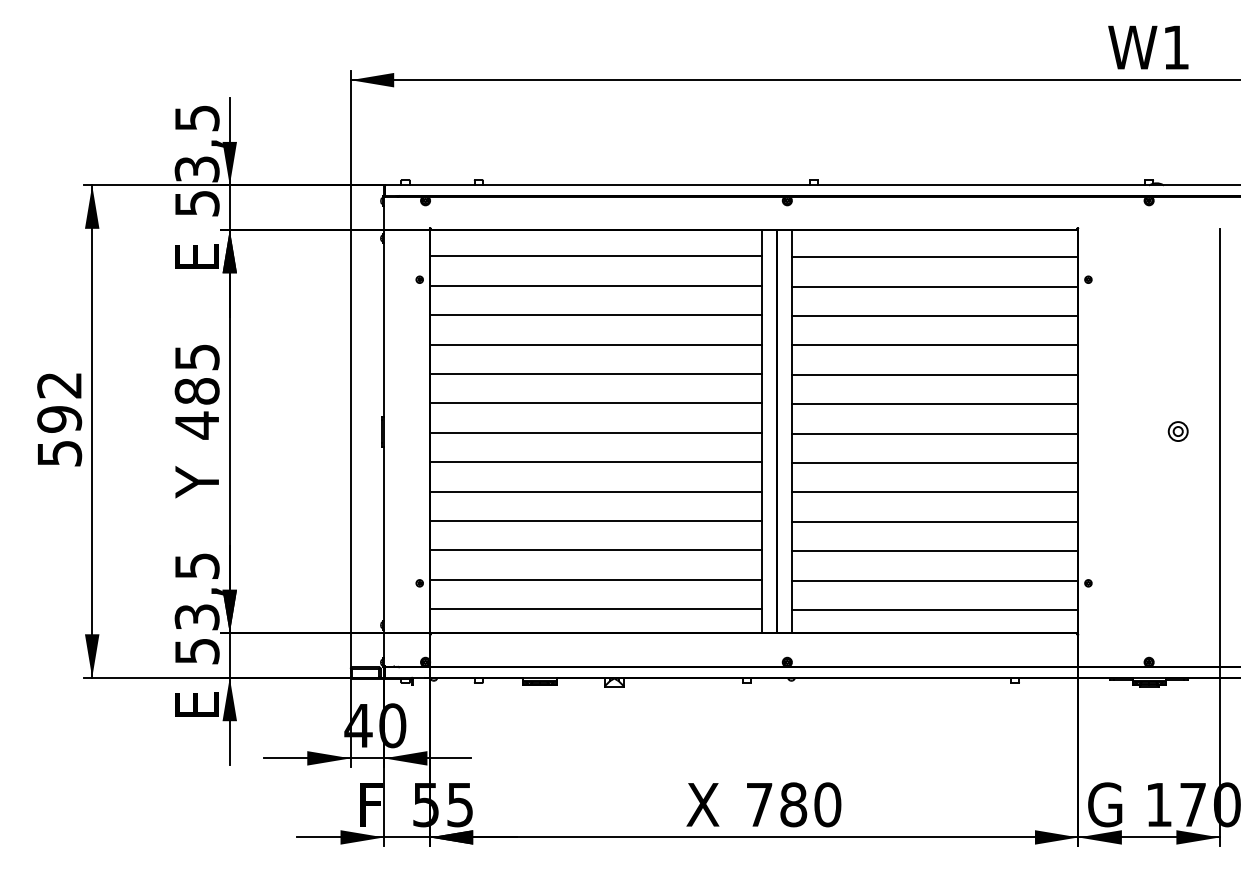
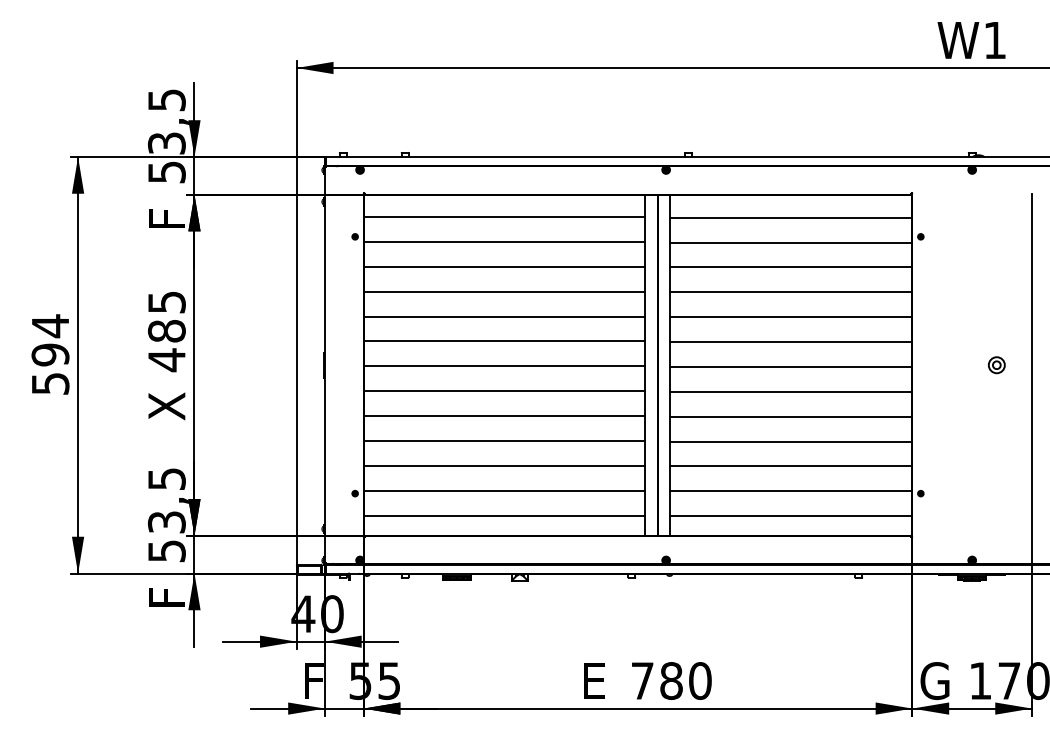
text: (196, 254) -> (166, 215), E -> F
text: (58, 385) -> (49, 326), 592 -> 594
text: (196, 480) -> (166, 406), Y -> X
text: (196, 701) -> (166, 593), E -> F
text: (702, 804) -> (594, 680), X -> E

